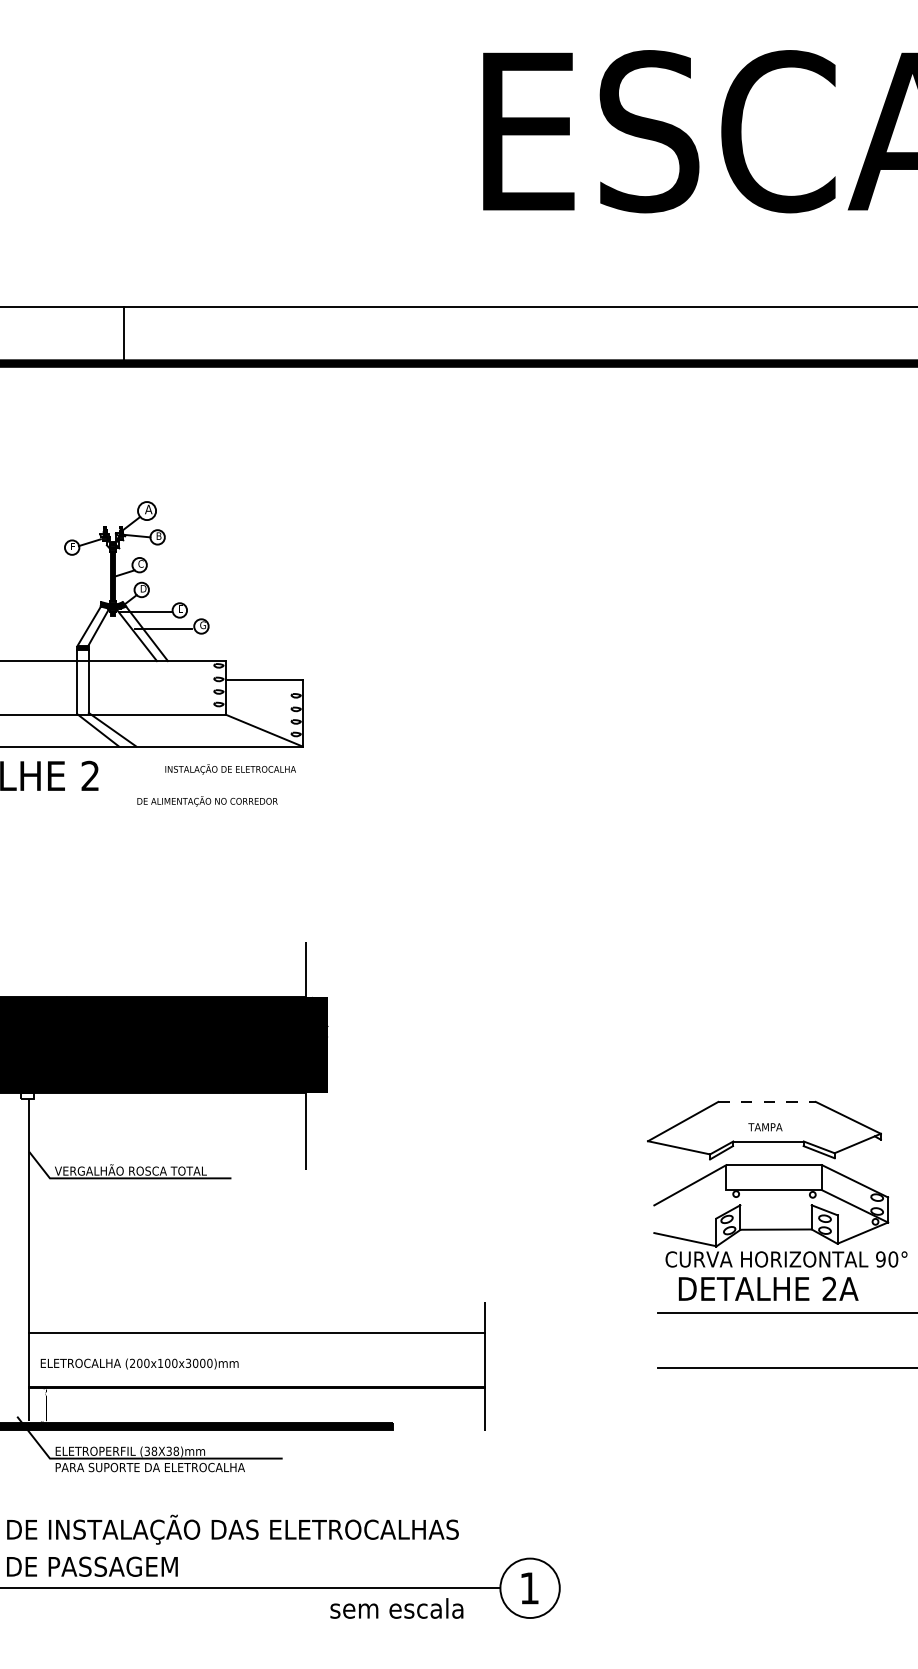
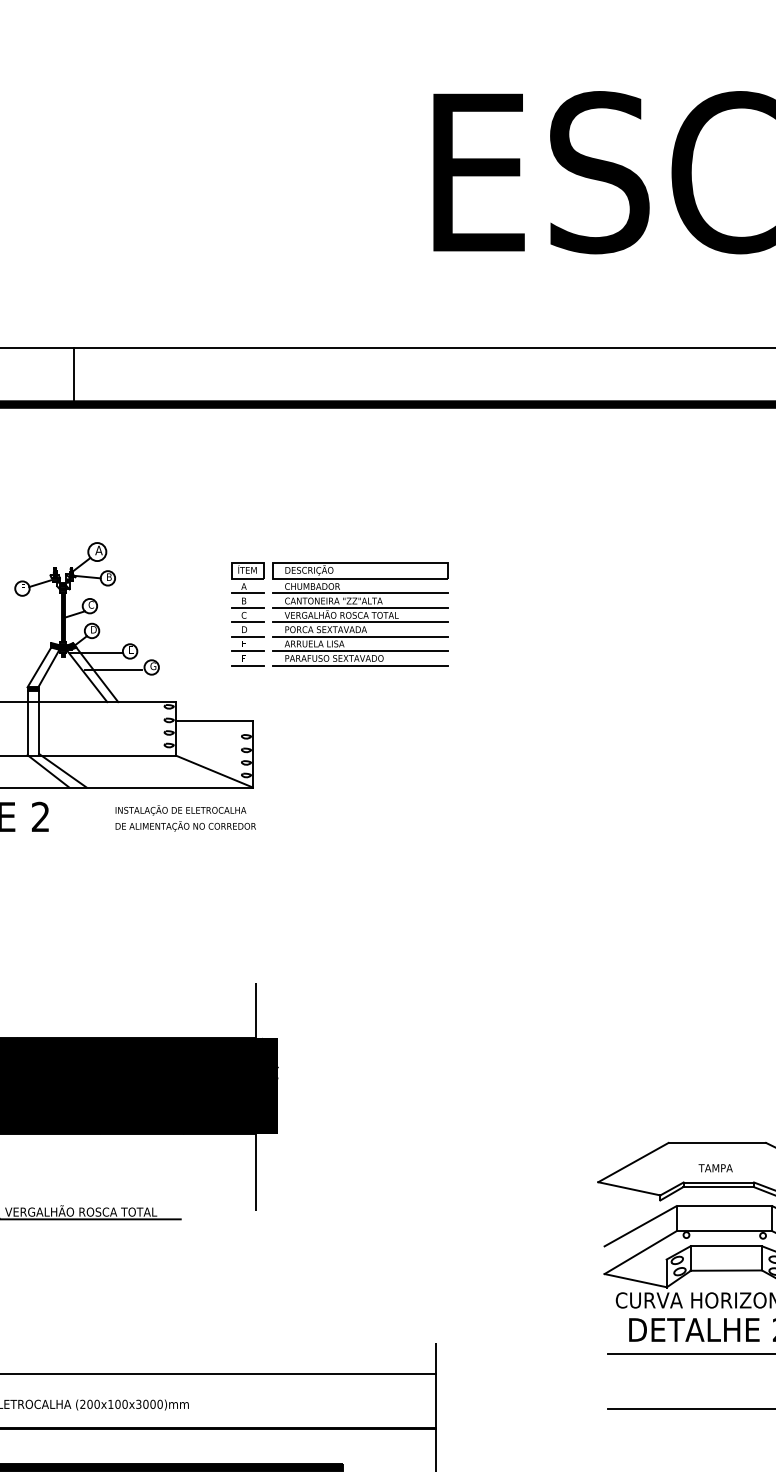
part: (389, 573) -> (339, 614), added
text: (207, 801) -> (185, 826), moved
line: (767, 1101) -> (717, 1142), dashed -> solid
line: (767, 1146) -> (717, 1187), added
line: (775, 1205) -> (725, 1246), added
line: (690, 1211) -> (640, 1252), added

